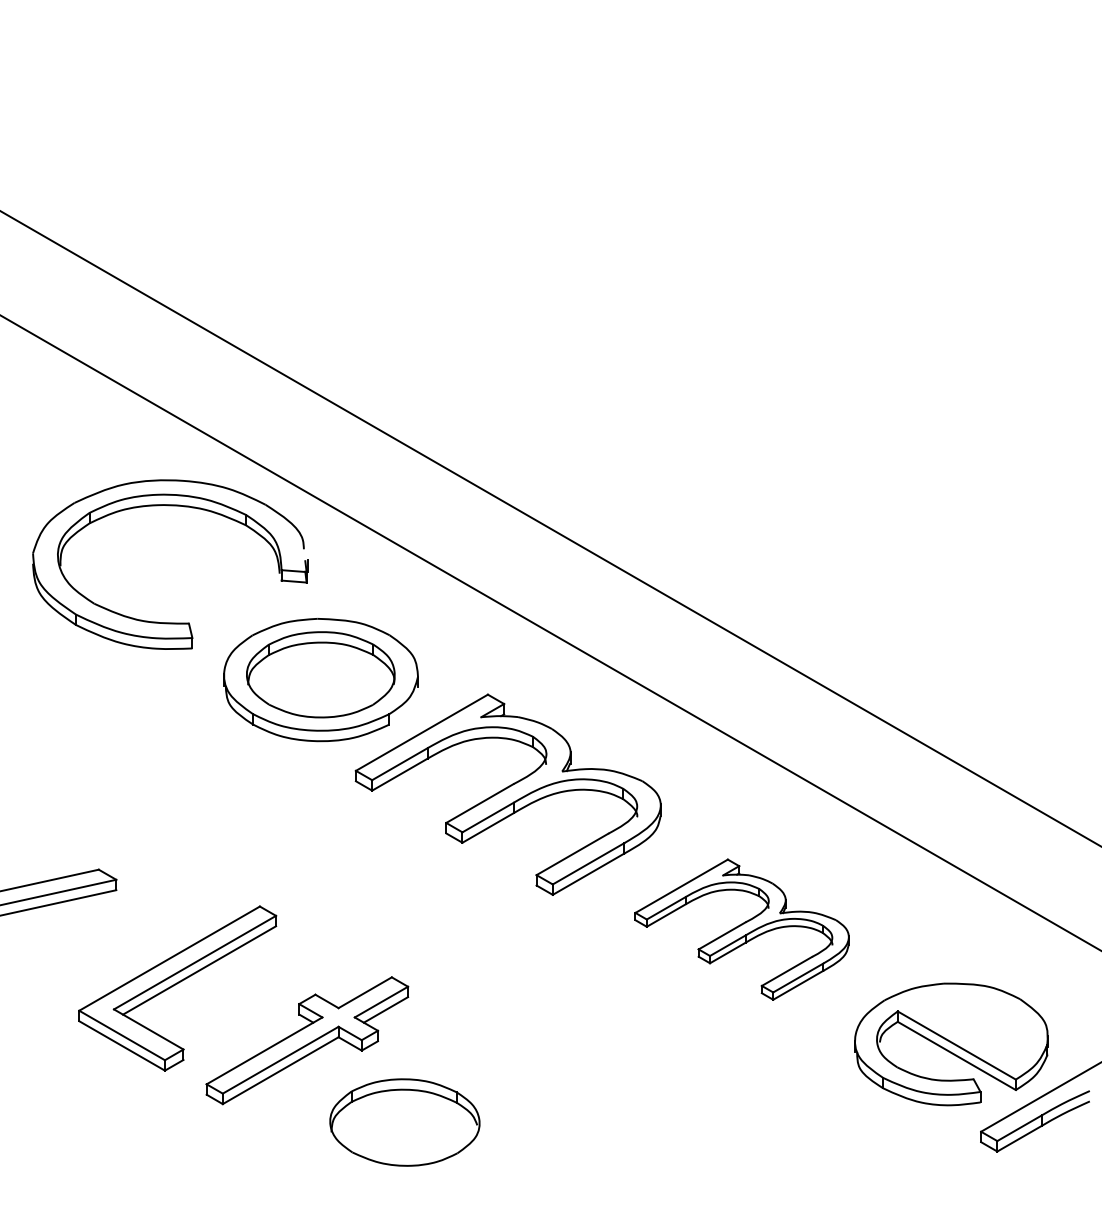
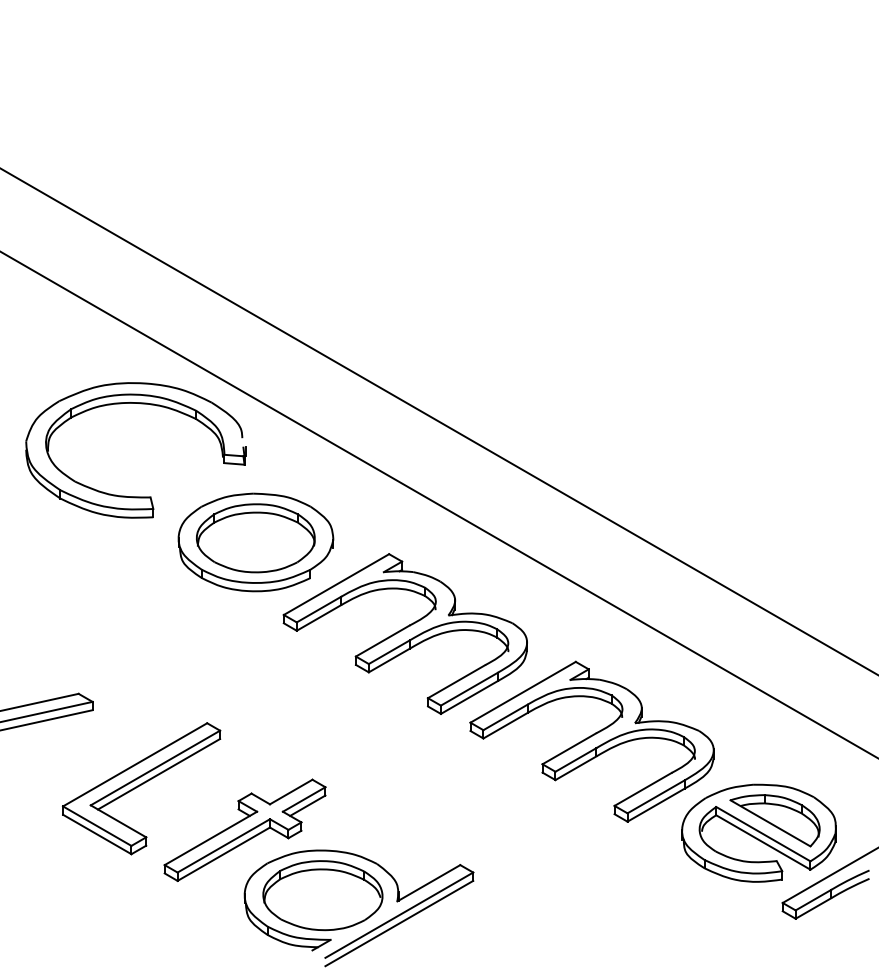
part: (741, 929) -> (591, 741), size x1.43
part: (971, 1028) -> (775, 820), added
part: (464, 1166) -> (370, 930), added

